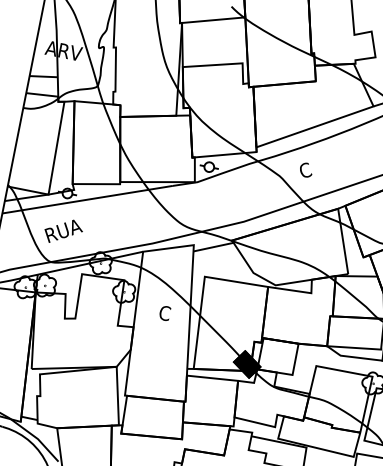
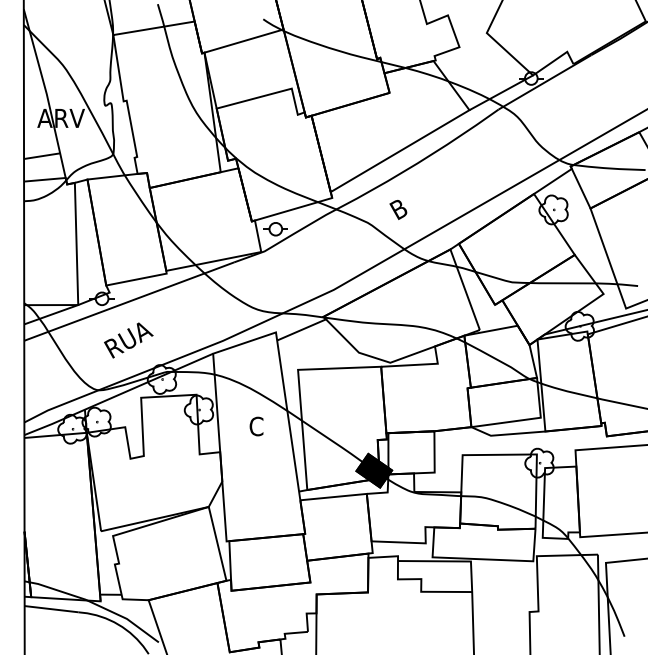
text: (304, 170) -> (398, 209), C -> B
text: (63, 231) -> (128, 340), moved

